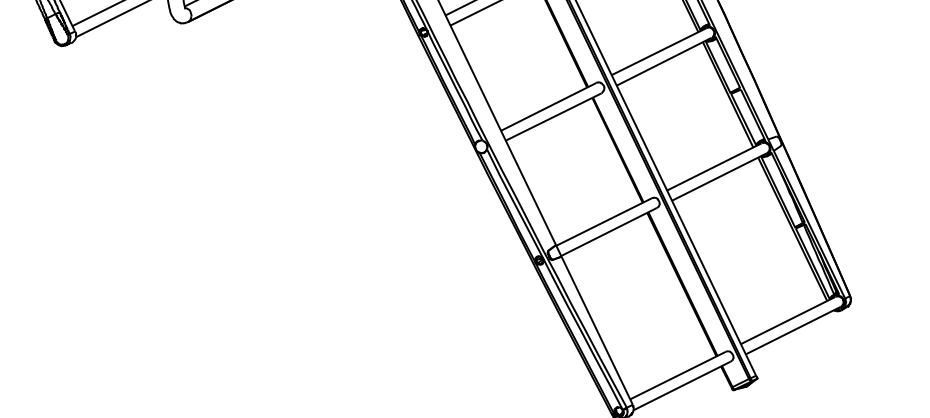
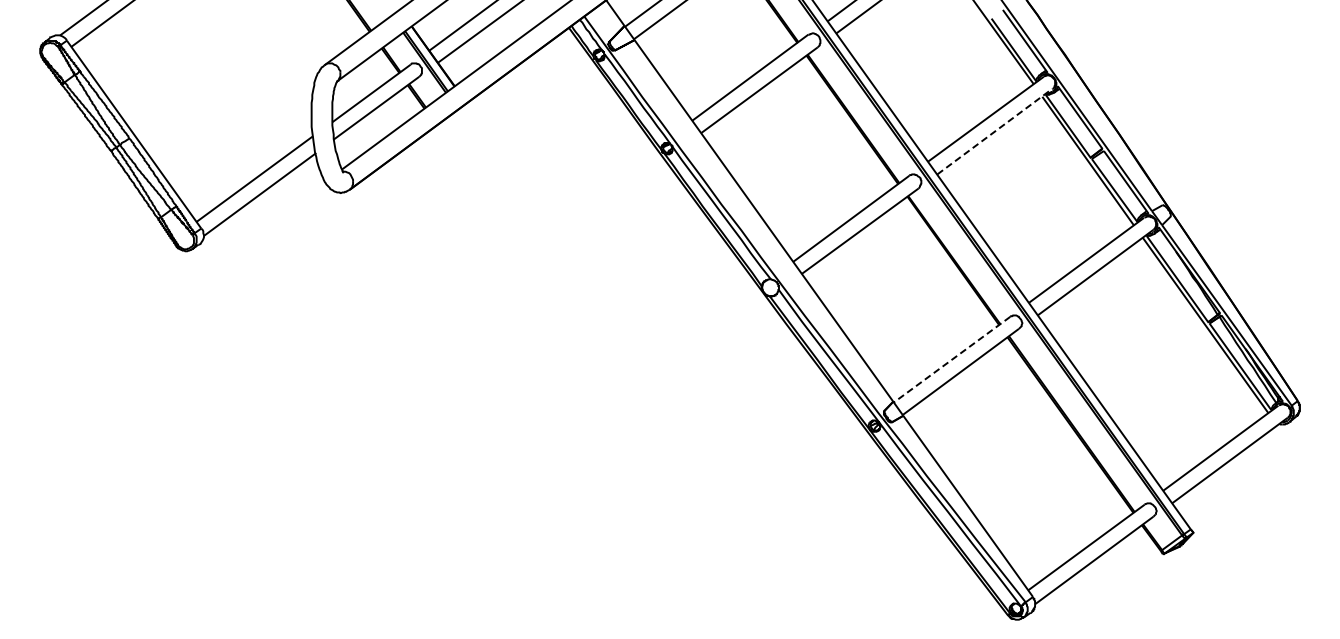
line: (663, 61) -> (994, 131), solid -> dashed
line: (603, 221) -> (951, 359), solid -> dashed

